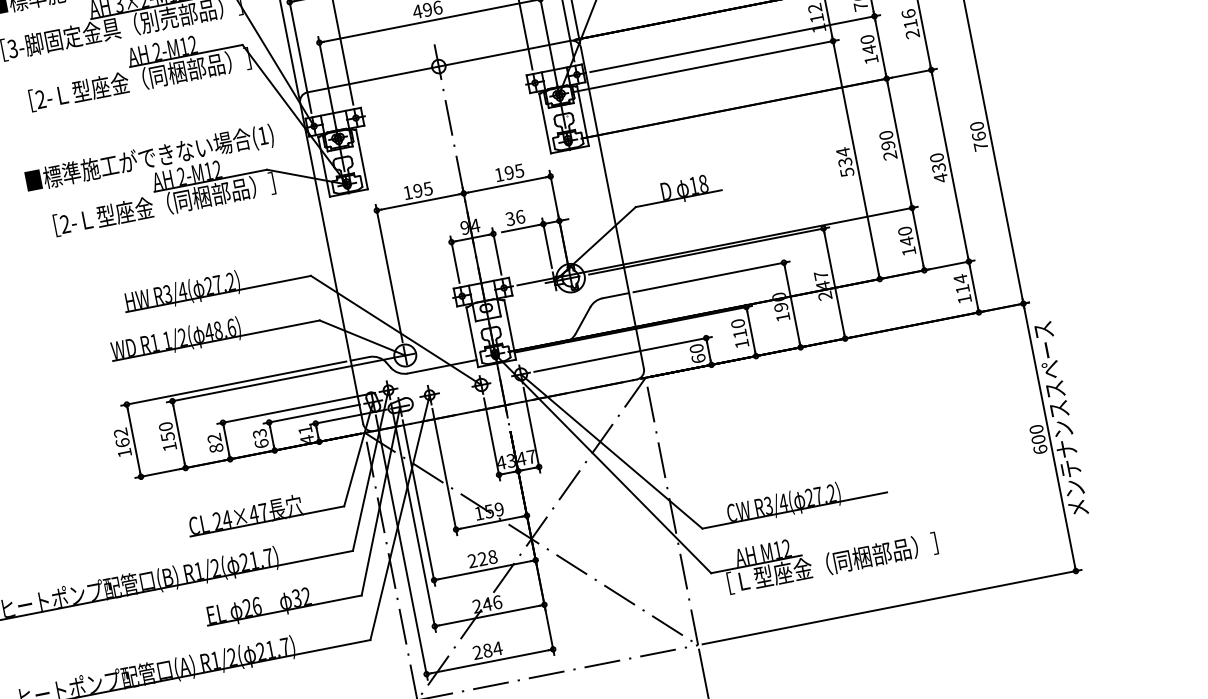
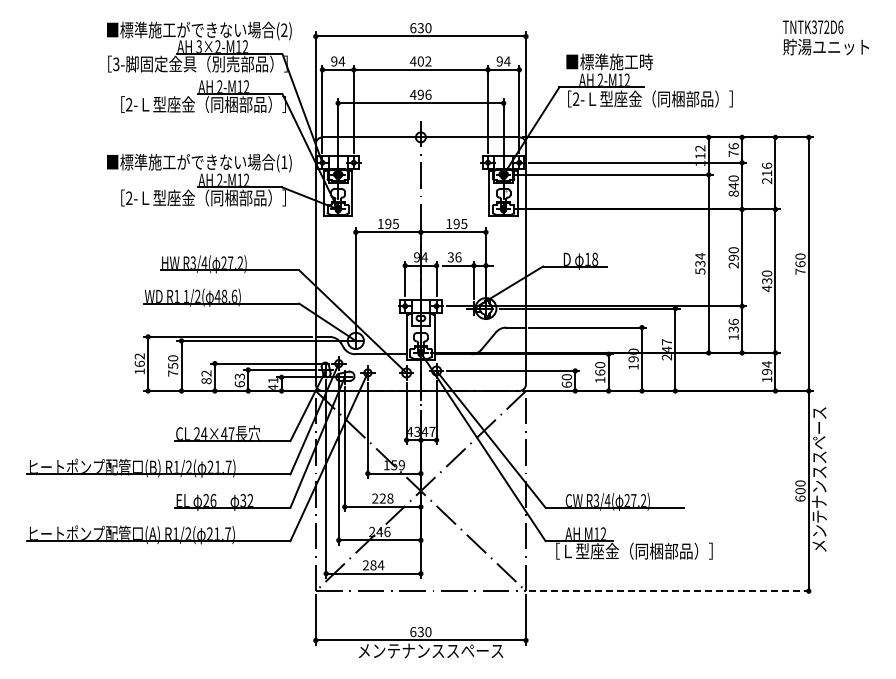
text: (871, 59) -> (733, 193), 140 -> 840
text: (905, 235) -> (733, 325), 140 -> 136
text: (963, 289) -> (767, 372), 114 -> 194
text: (740, 333) -> (600, 372), 110 -> 160
text: (170, 446) -> (173, 373), 150 -> 750
line: (892, 607) -> (671, 591), solid -> dashed

